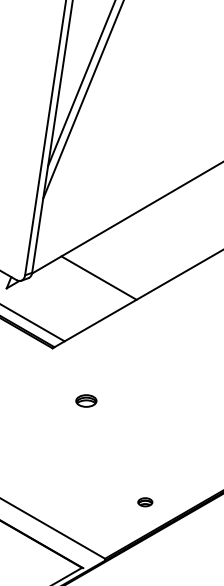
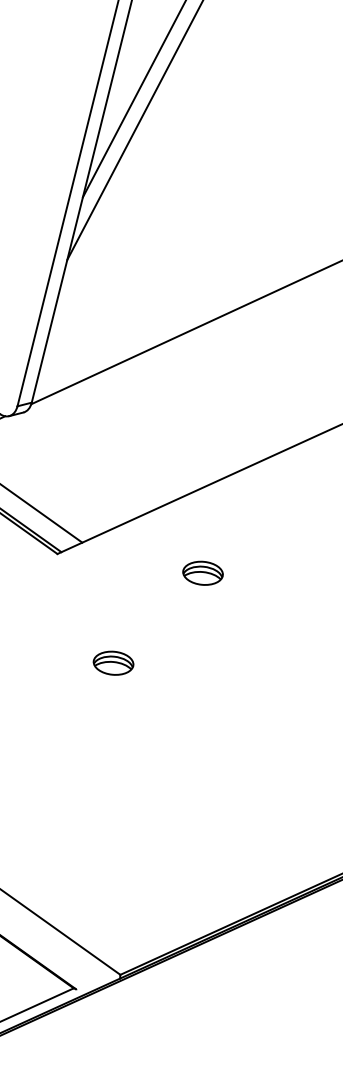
line: (98, 277) -> (160, 424), removed
part: (127, 350) -> (203, 572), added
part: (145, 502) -> (209, 872), removed

